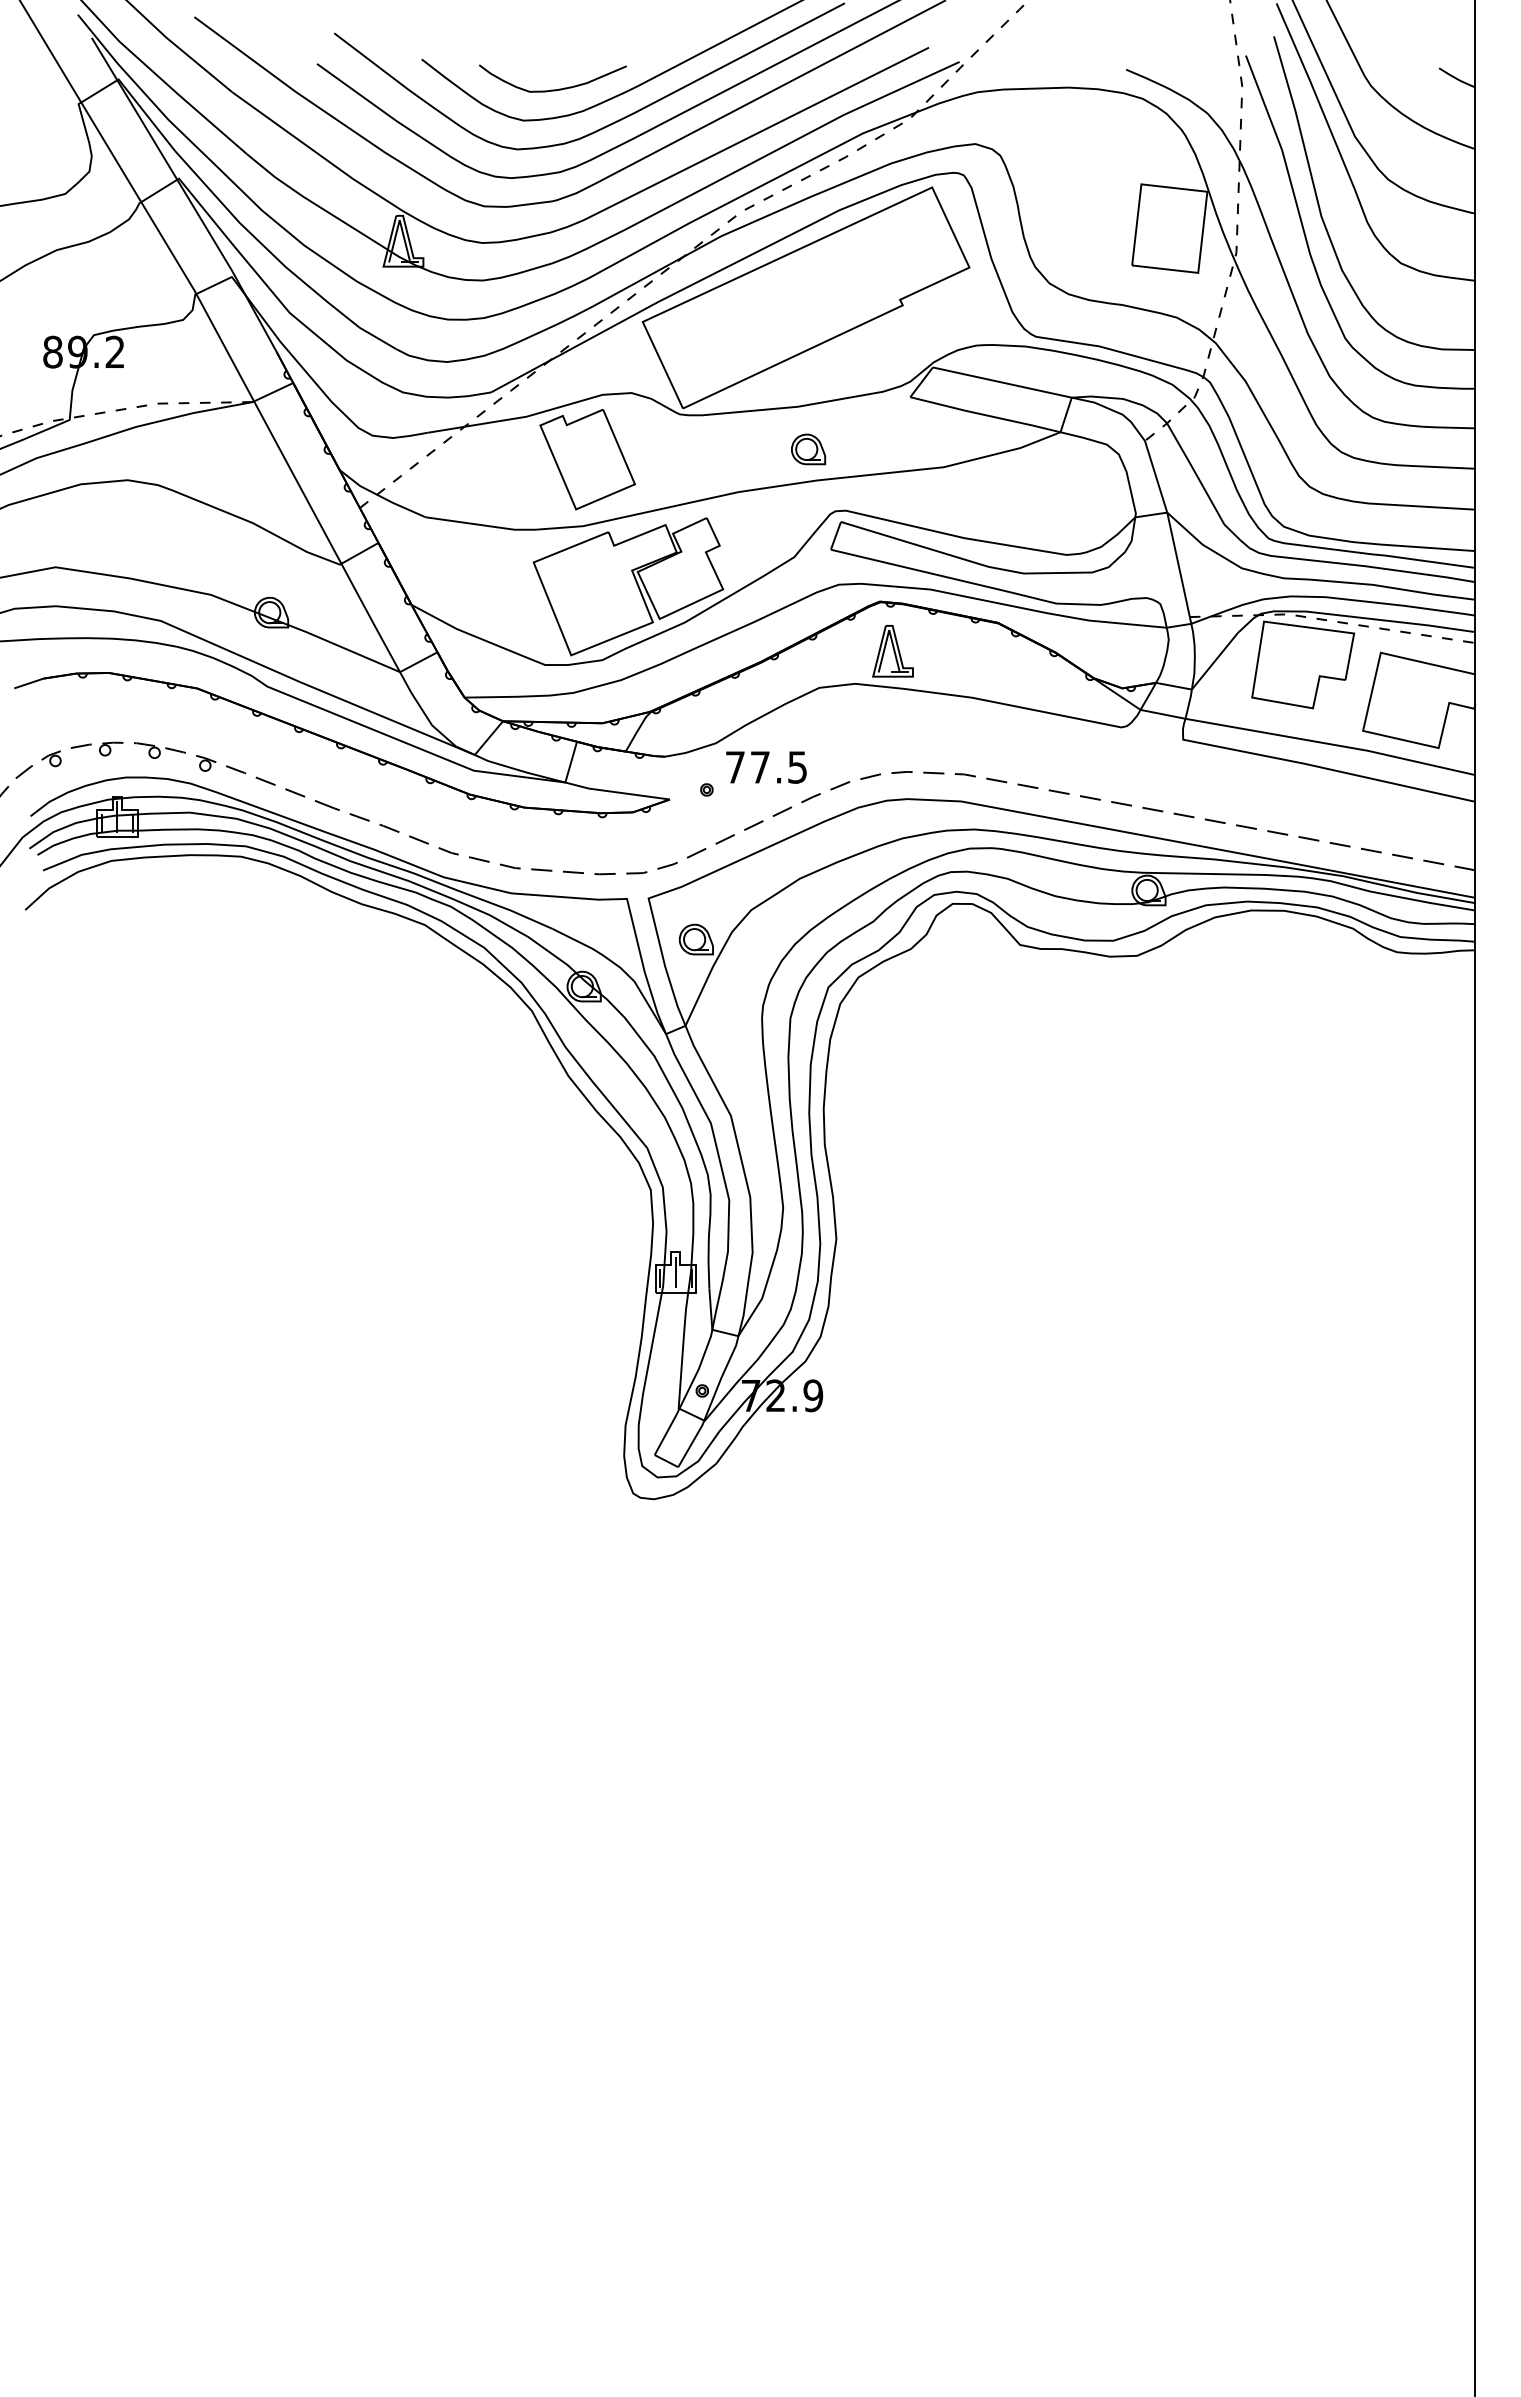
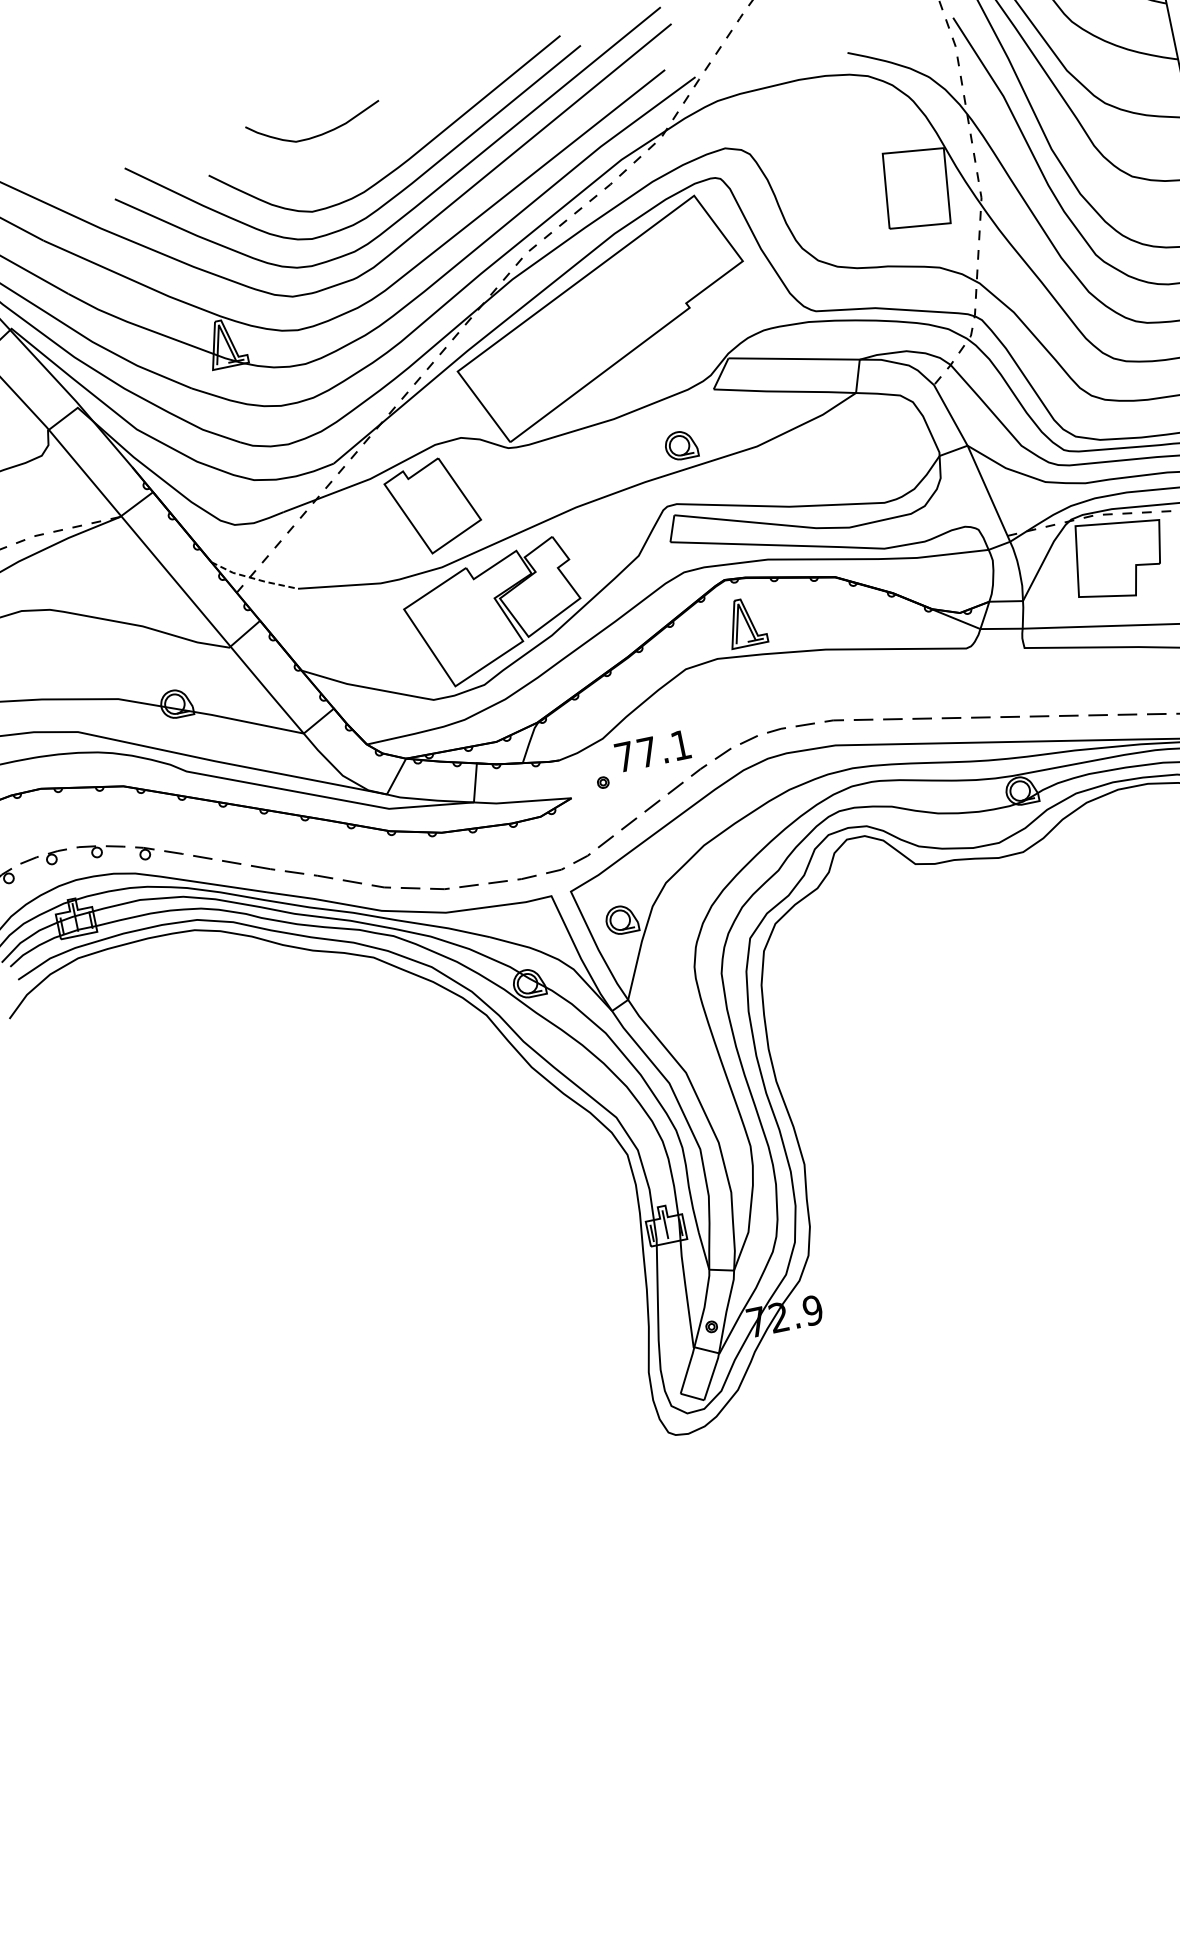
curve: (552, 89) -> (316, 135), moved
part: (808, 449) -> (681, 445), moved
line: (380, 496) -> (253, 578), solid -> dashed
text: (797, 767) -> (681, 745), 77.5 -> 77.1

